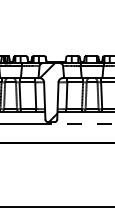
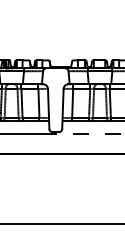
hatch: (48, 93) -> (52, 100), removed

